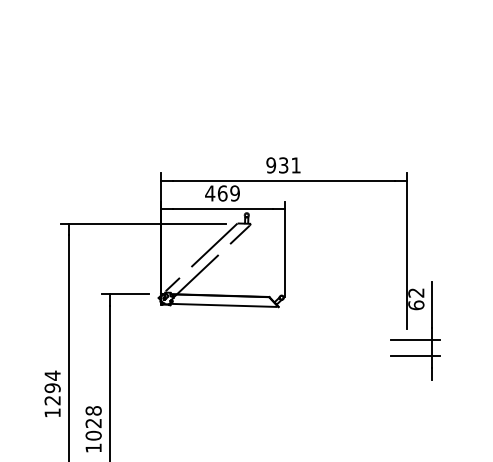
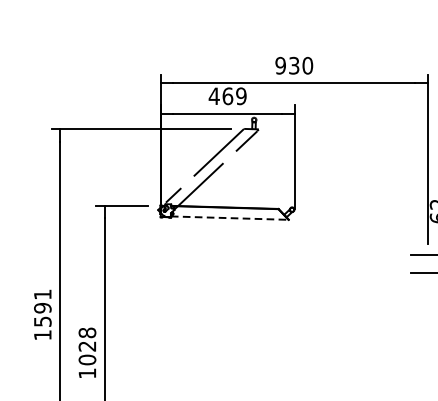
text: (295, 165) -> (307, 65), 931 -> 930
line: (223, 305) -> (228, 218), solid -> dashed
text: (52, 387) -> (42, 307), 1294 -> 1591

